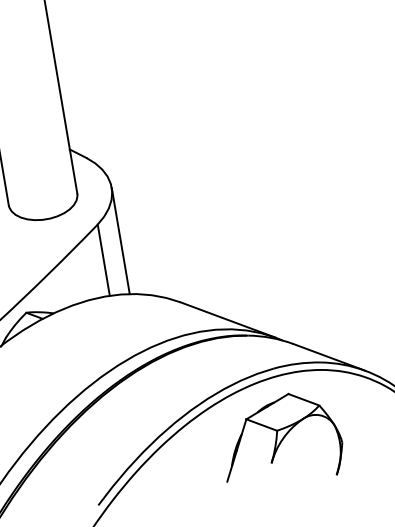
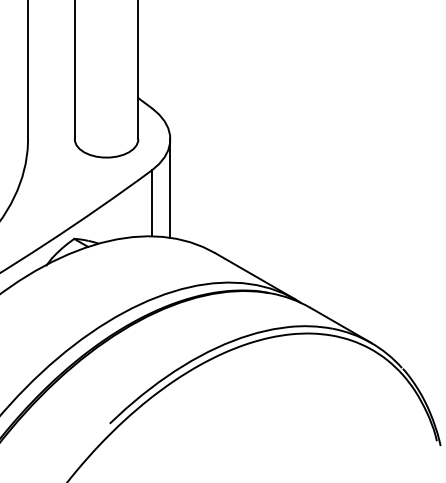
part: (280, 439) -> (284, 392), removed

